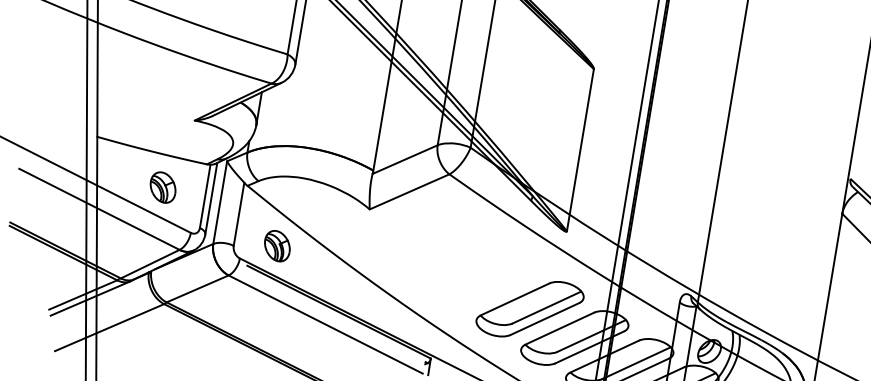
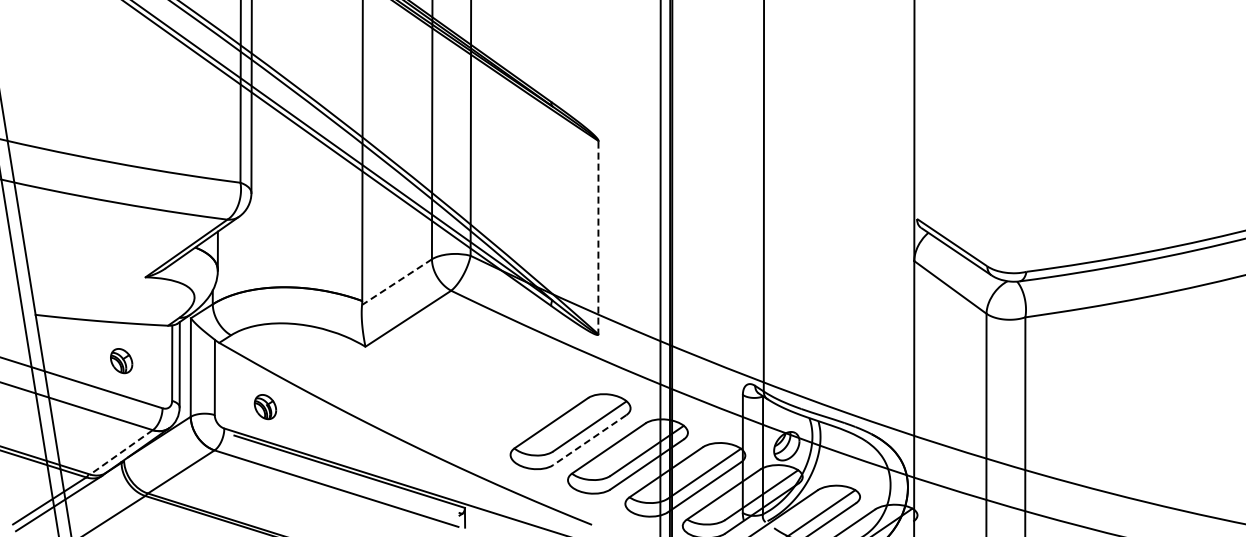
line: (580, 150) -> (598, 237), solid -> dashed
line: (405, 159) -> (397, 282), solid -> dashed
part: (163, 187) -> (121, 360), size x0.7
part: (277, 245) -> (265, 406), size x0.7
line: (150, 264) -> (121, 452), solid -> dashed
line: (544, 319) -> (589, 440), solid -> dashed

